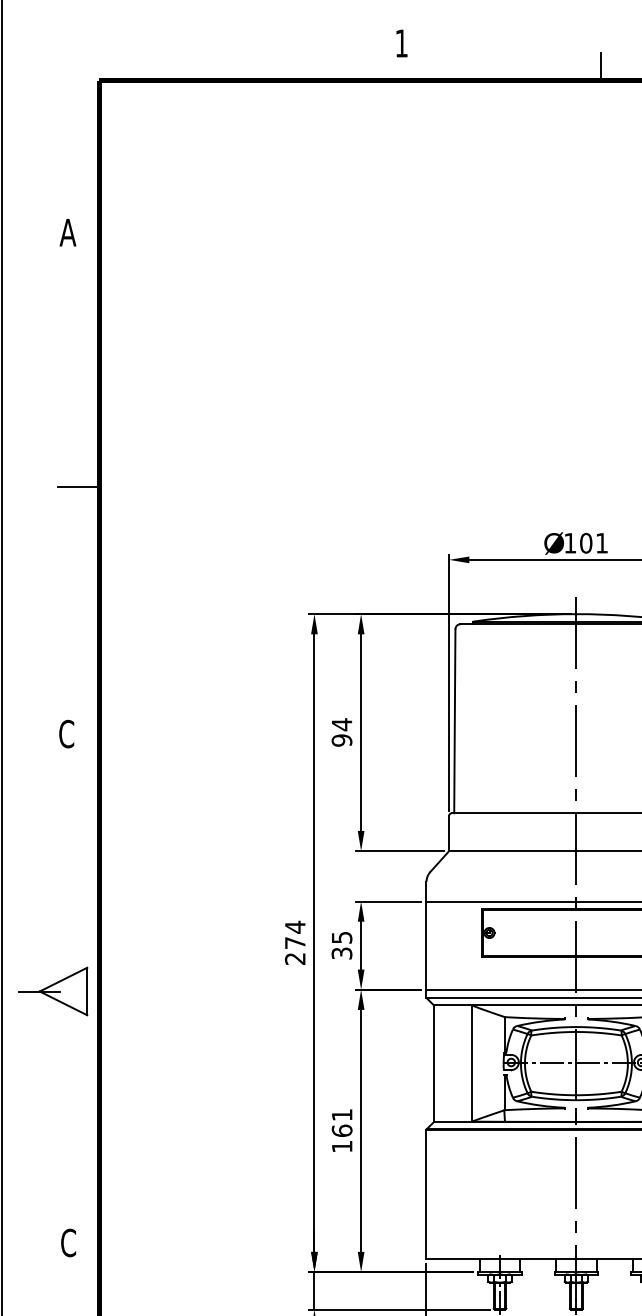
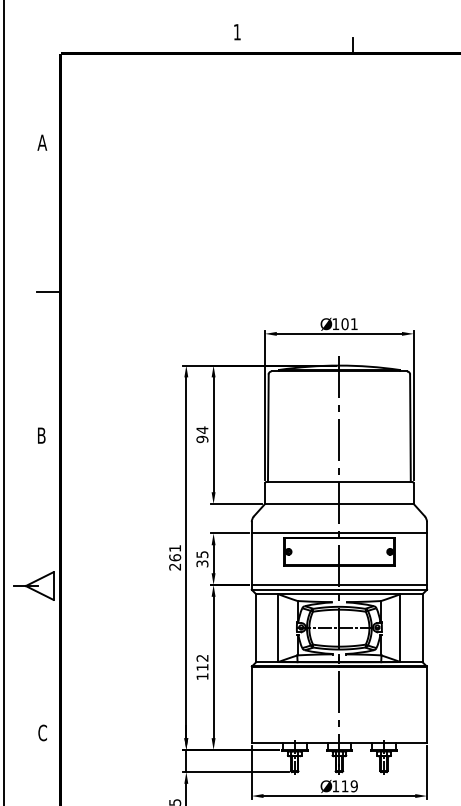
text: (66, 733) -> (41, 435), C -> B
text: (295, 934) -> (175, 552), 274 -> 261
text: (342, 1122) -> (202, 662), 161 -> 112

